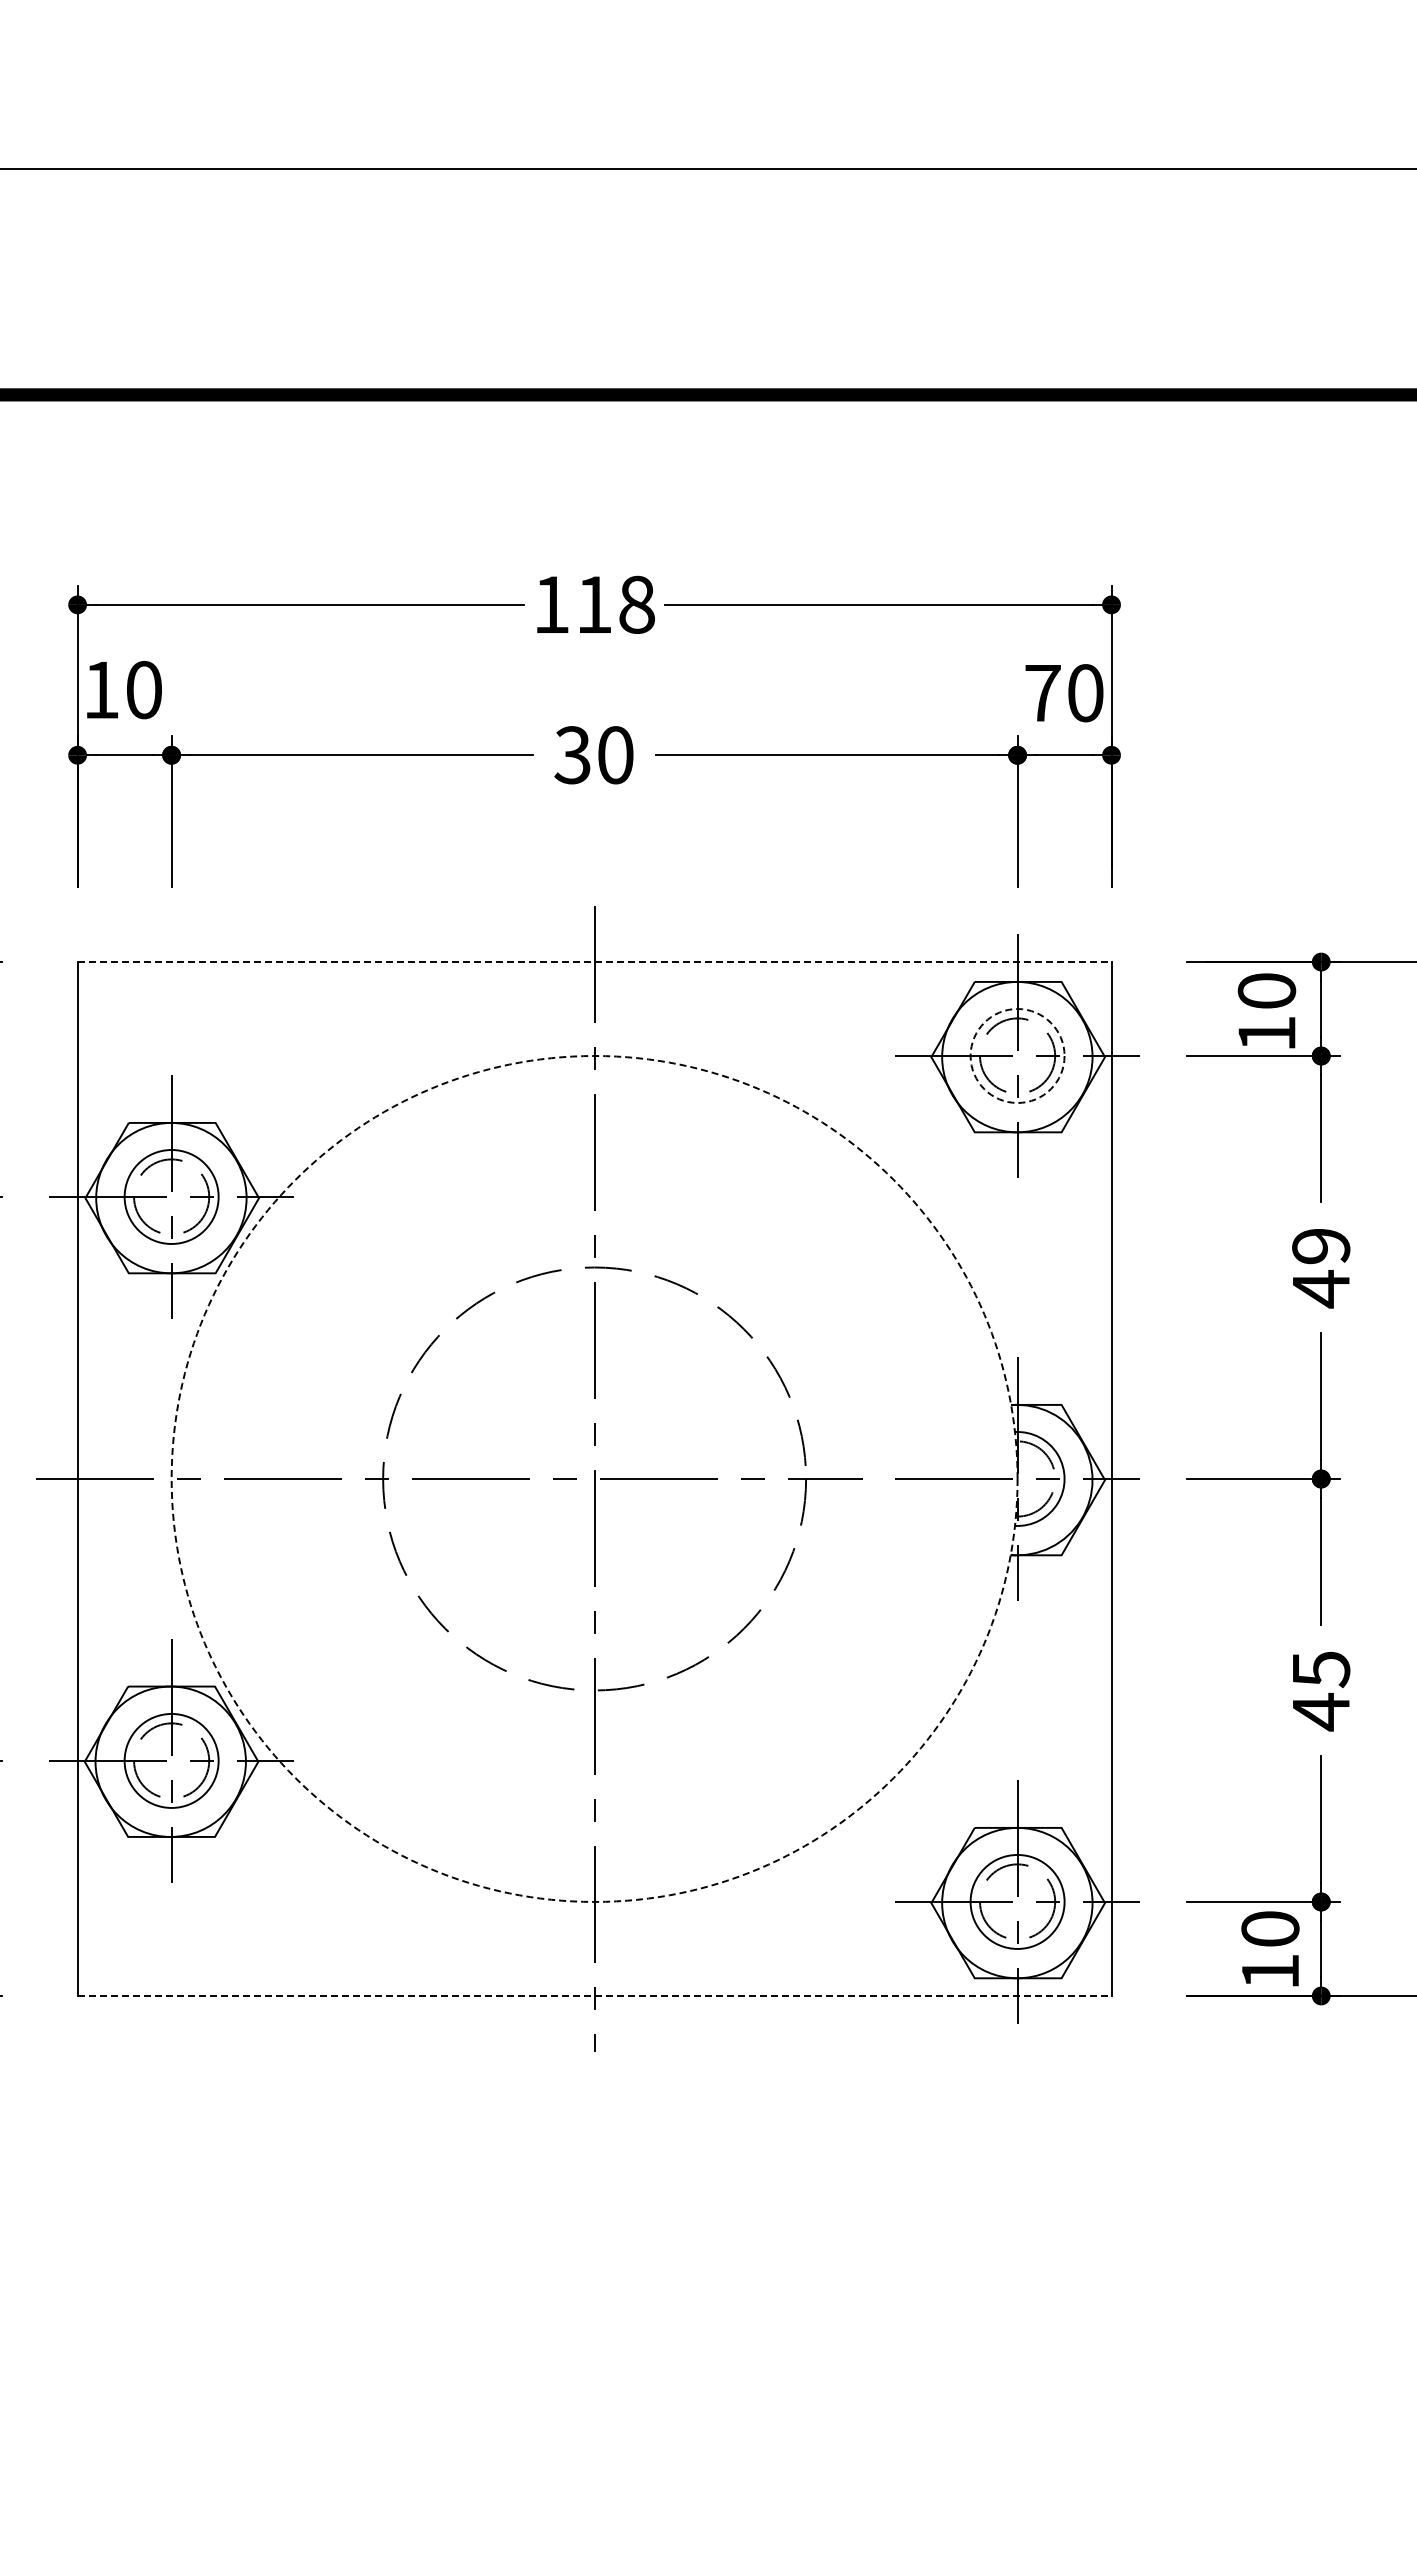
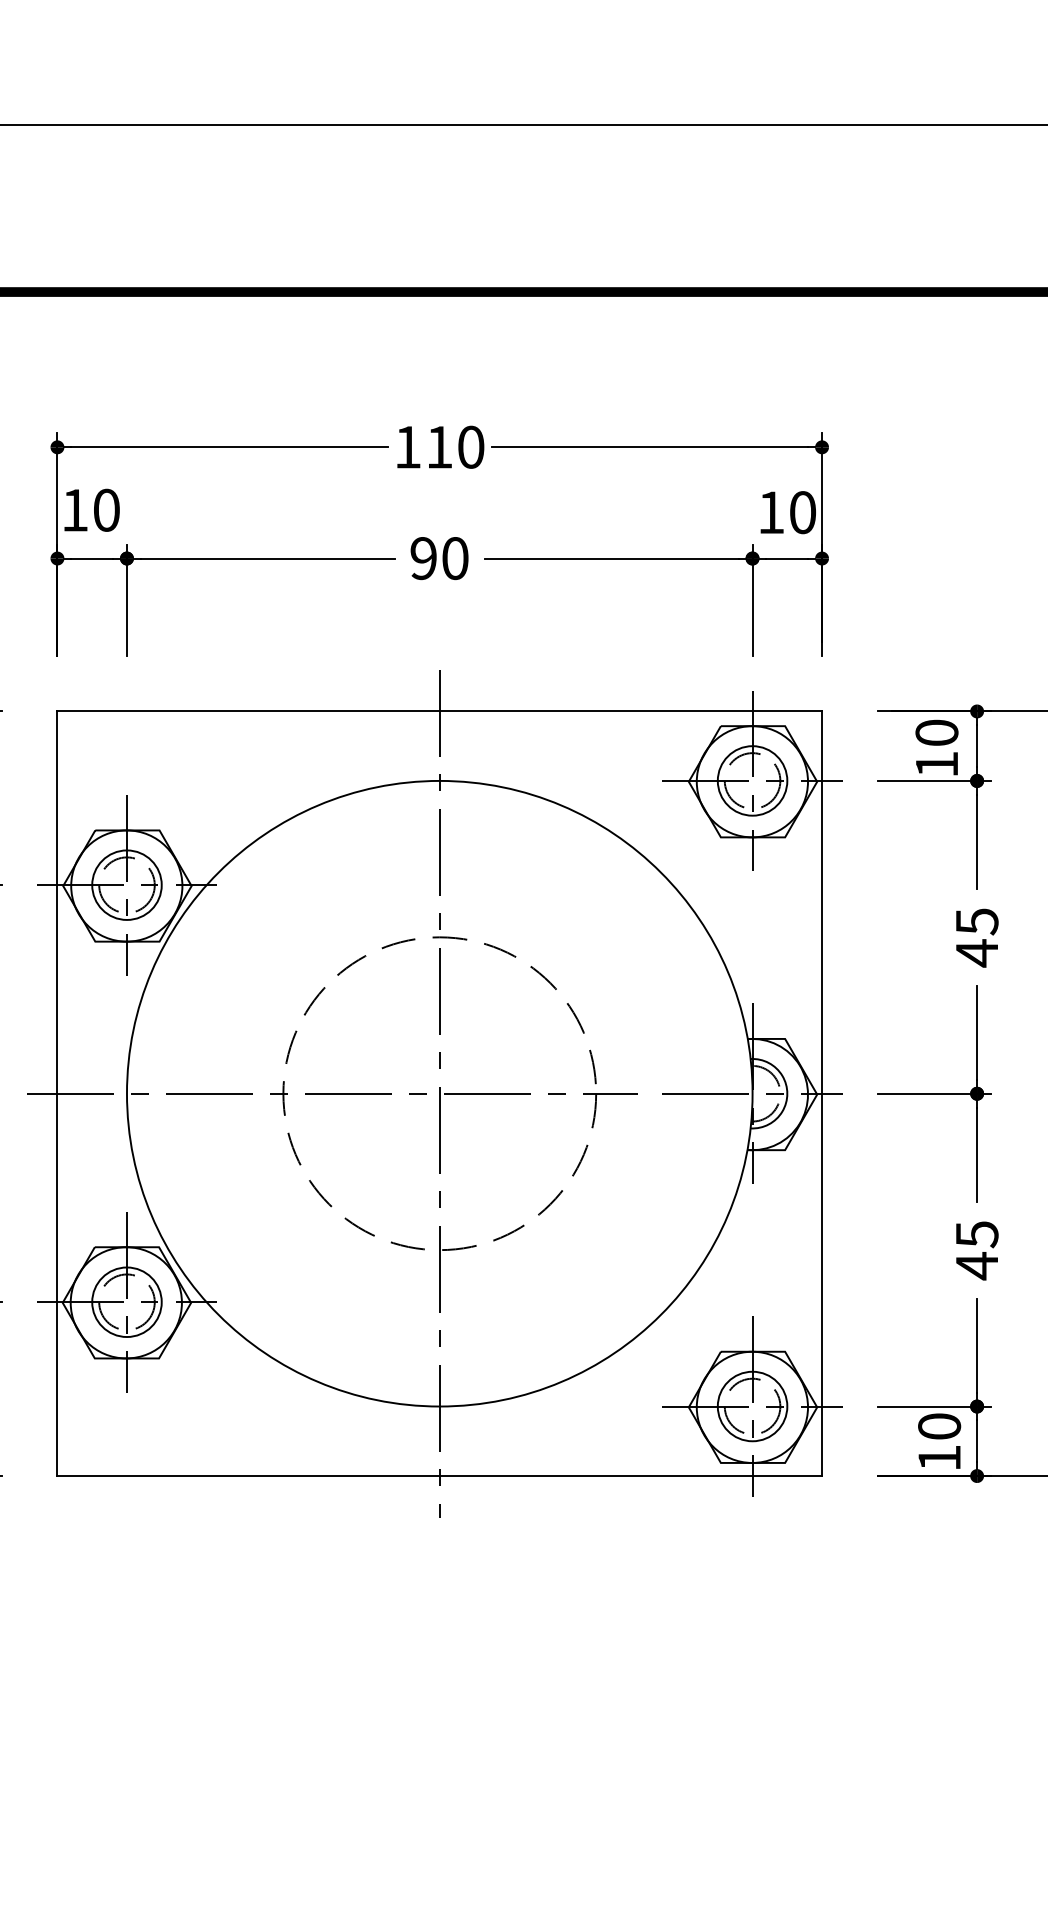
text: (636, 604) -> (470, 447), 118 -> 110
text: (1042, 693) -> (770, 512), 70 -> 10
text: (572, 755) -> (423, 558), 30 -> 90
line: (594, 962) -> (439, 711), dashed -> solid
circle: (1017, 1056) -> (752, 781), dashed -> solid
text: (1321, 1247) -> (977, 922), 49 -> 45
circle: (594, 1478) -> (439, 1093), dashed -> solid
line: (594, 1995) -> (439, 1475), dashed -> solid

